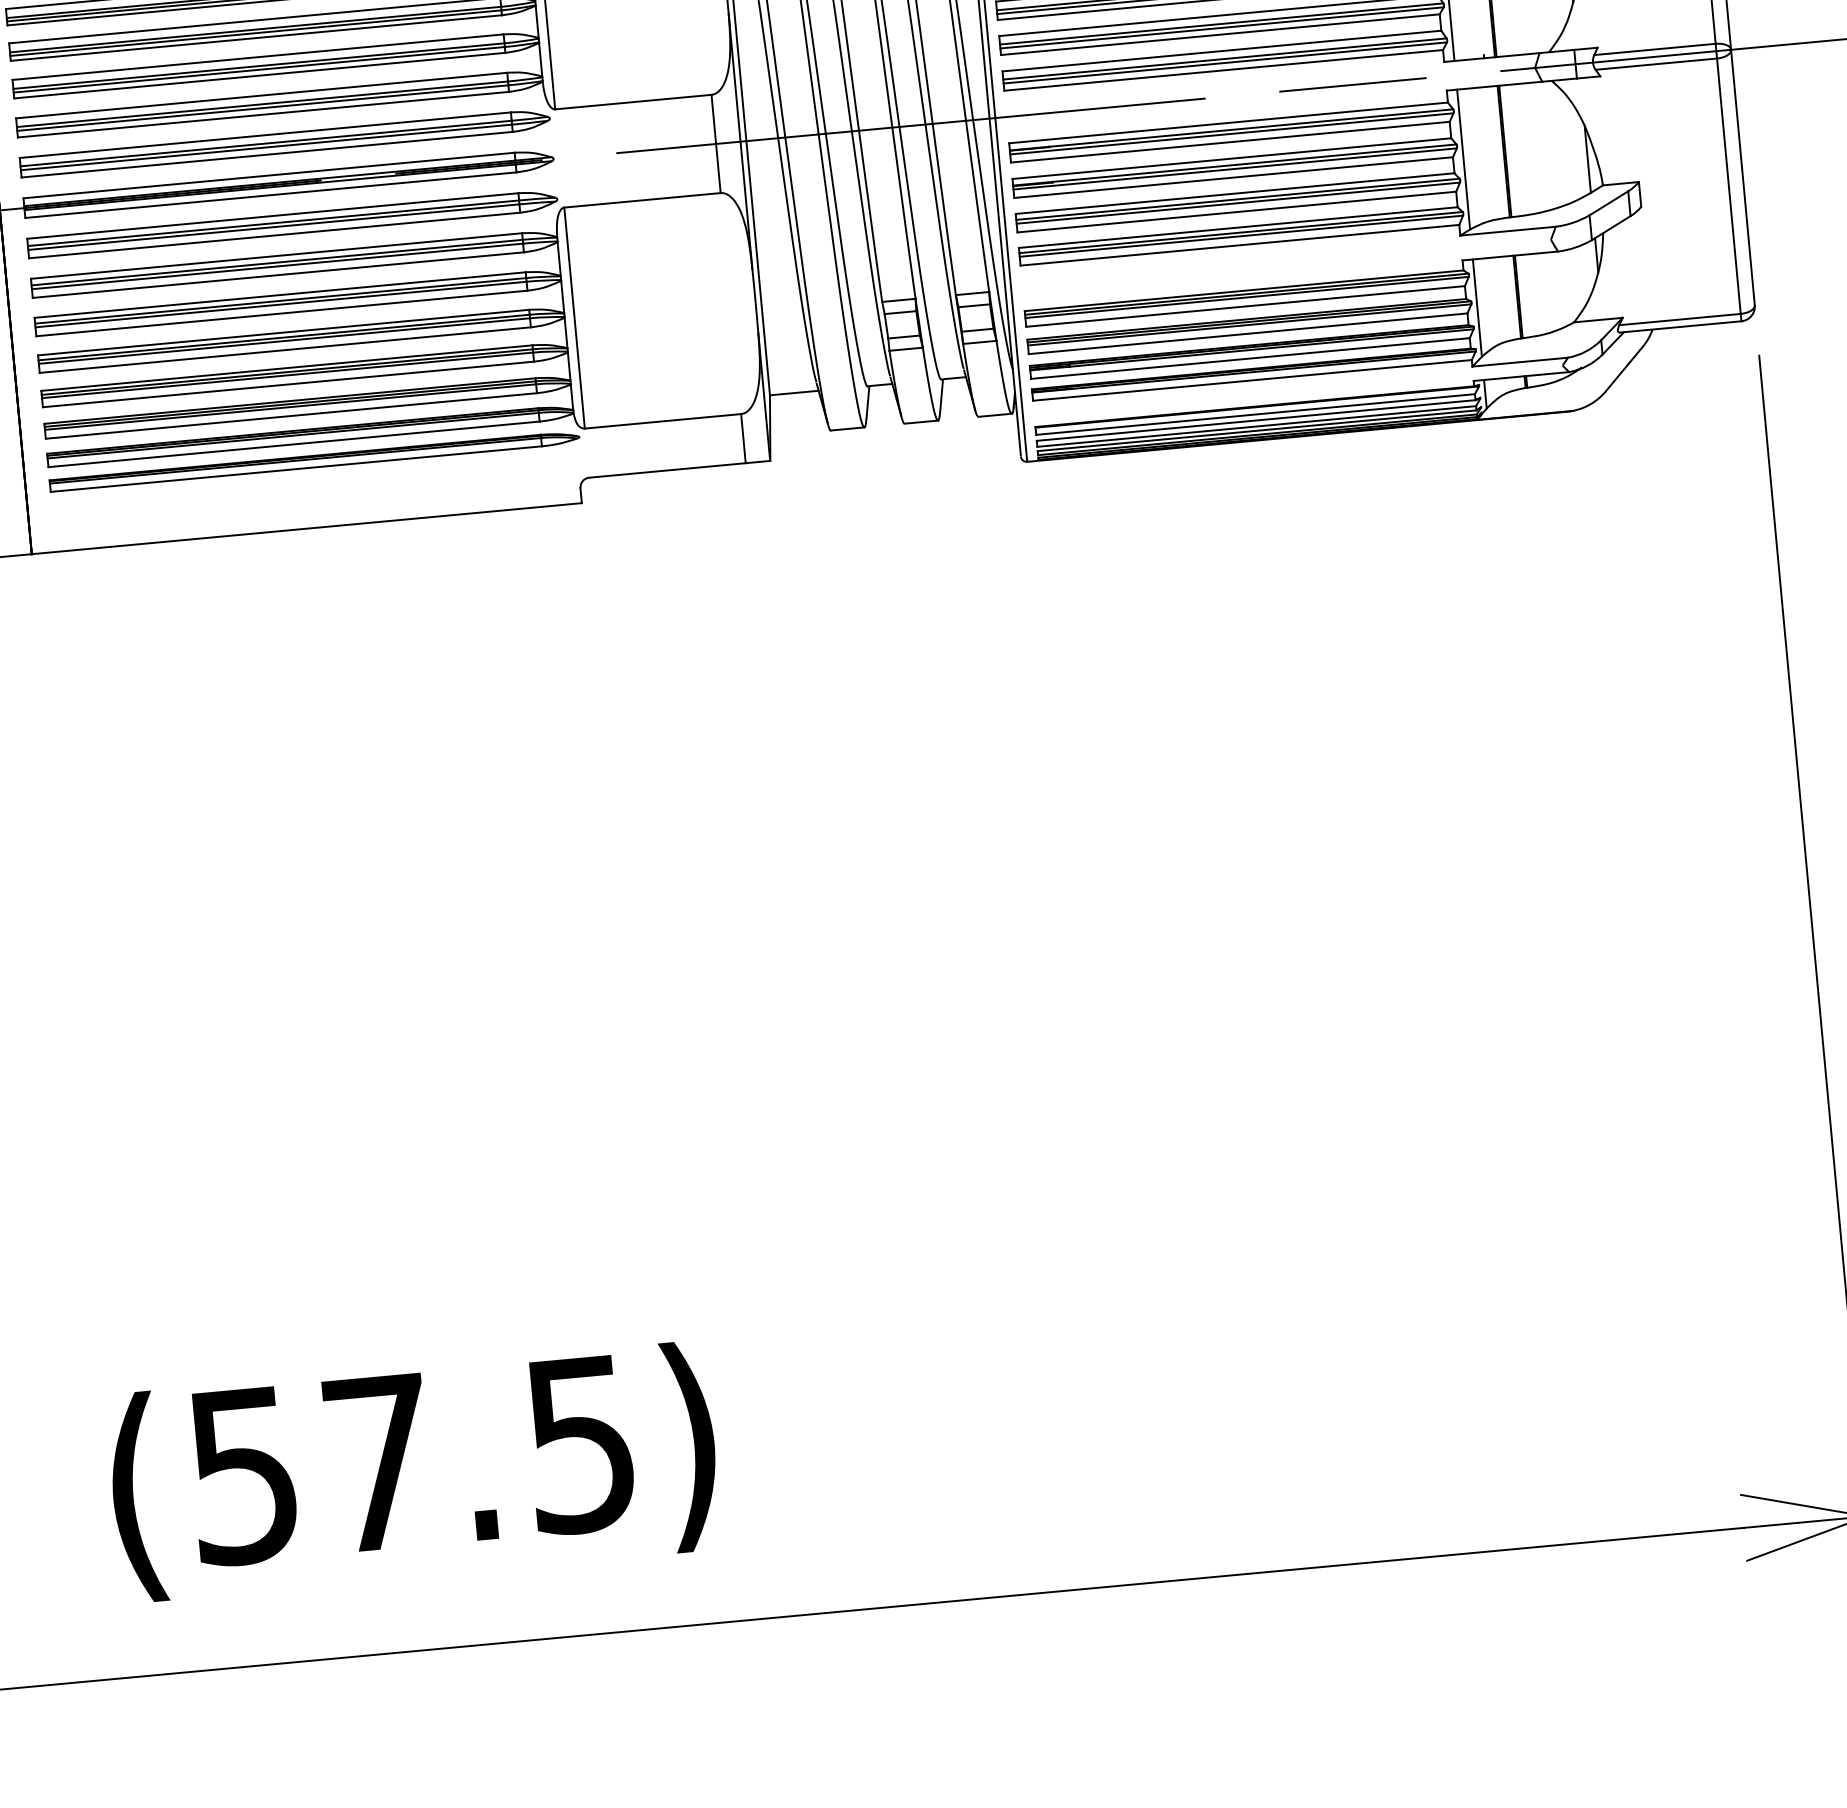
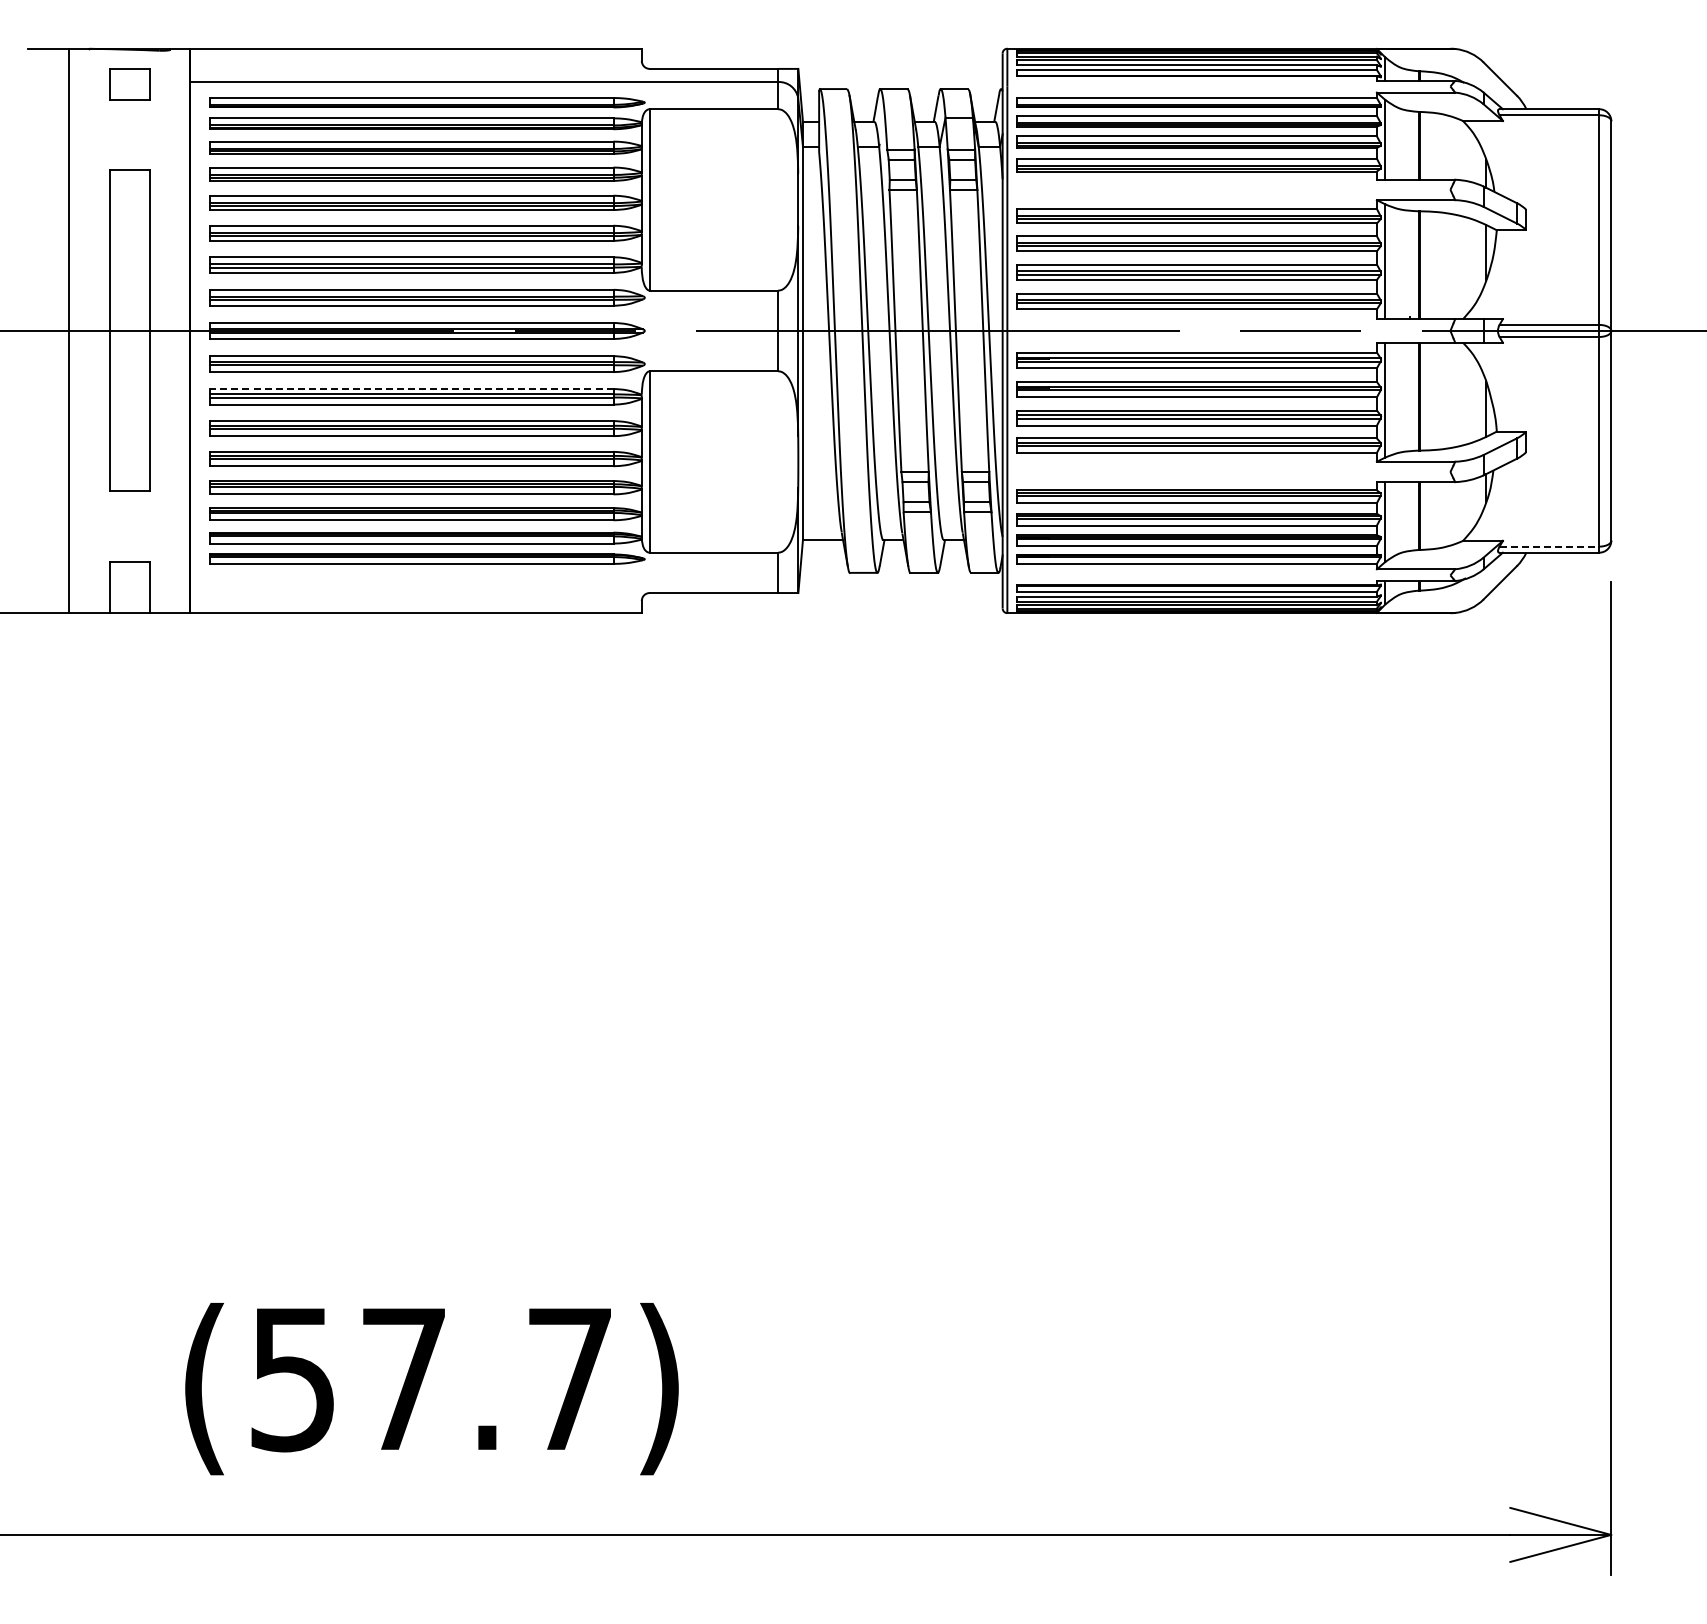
line: (275, 255) -> (411, 388), solid -> dashed
line: (1680, 319) -> (1549, 546), solid -> dashed
text: (580, 1446) -> (569, 1380), (57.5) -> (57.7)

